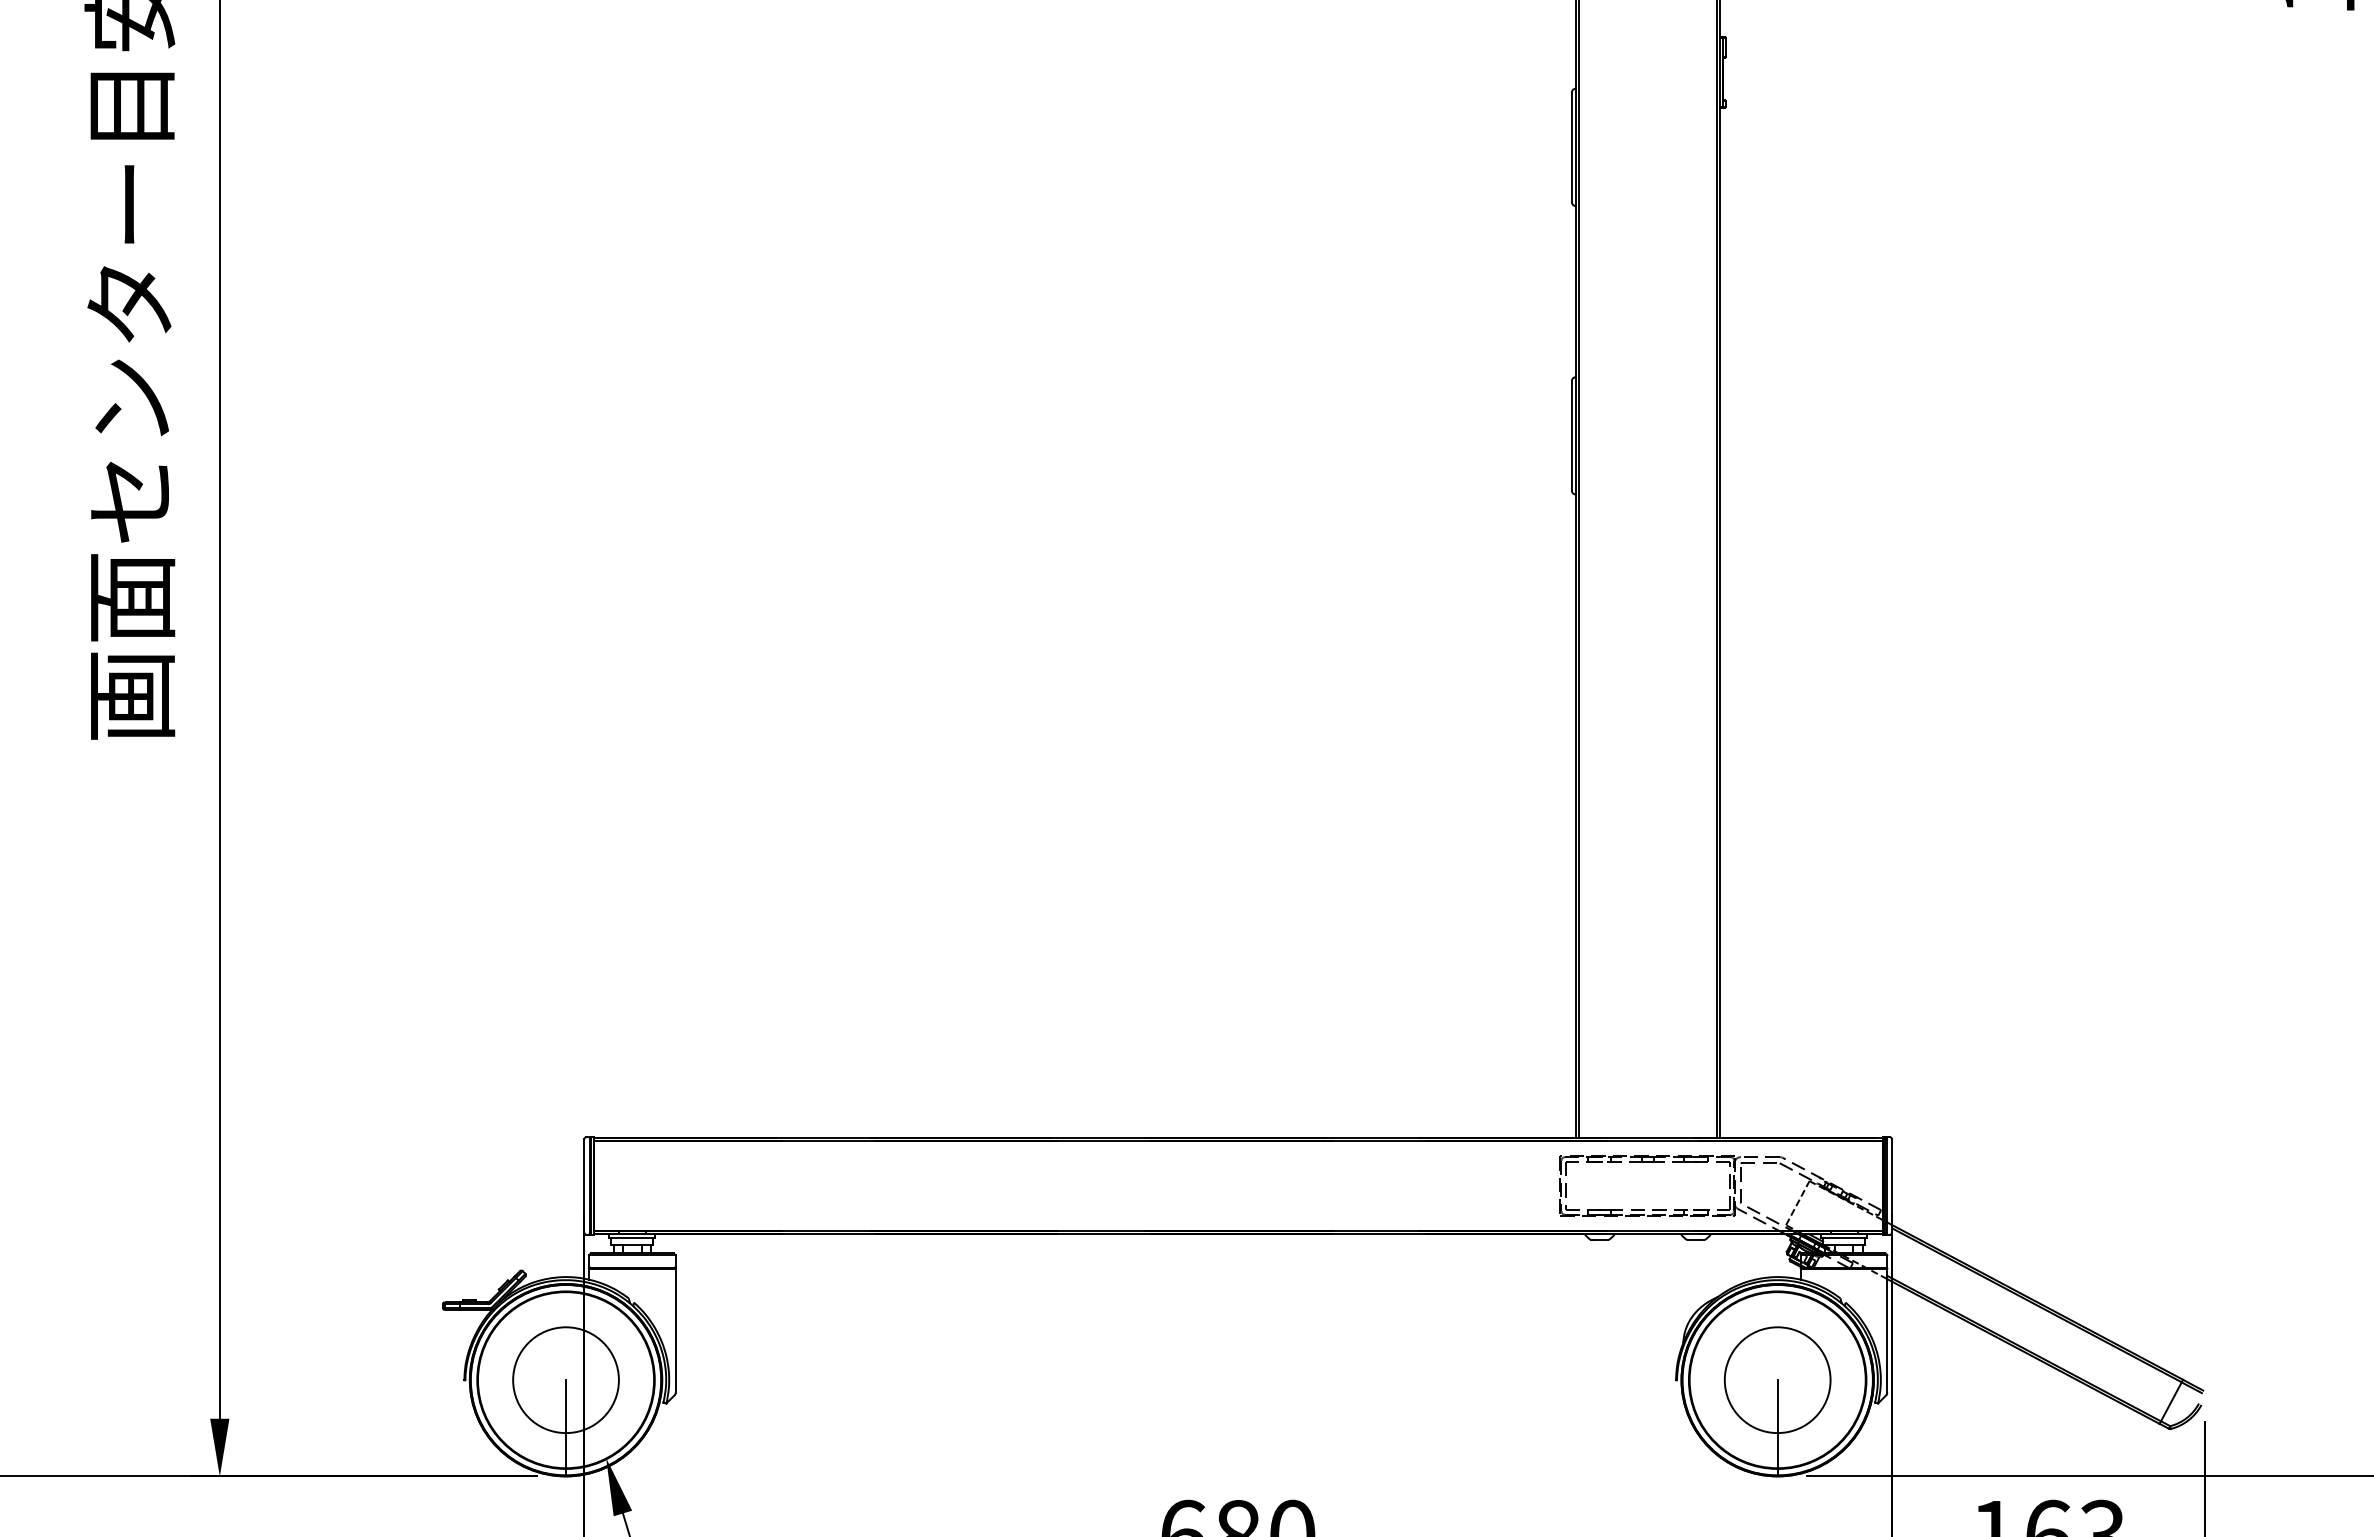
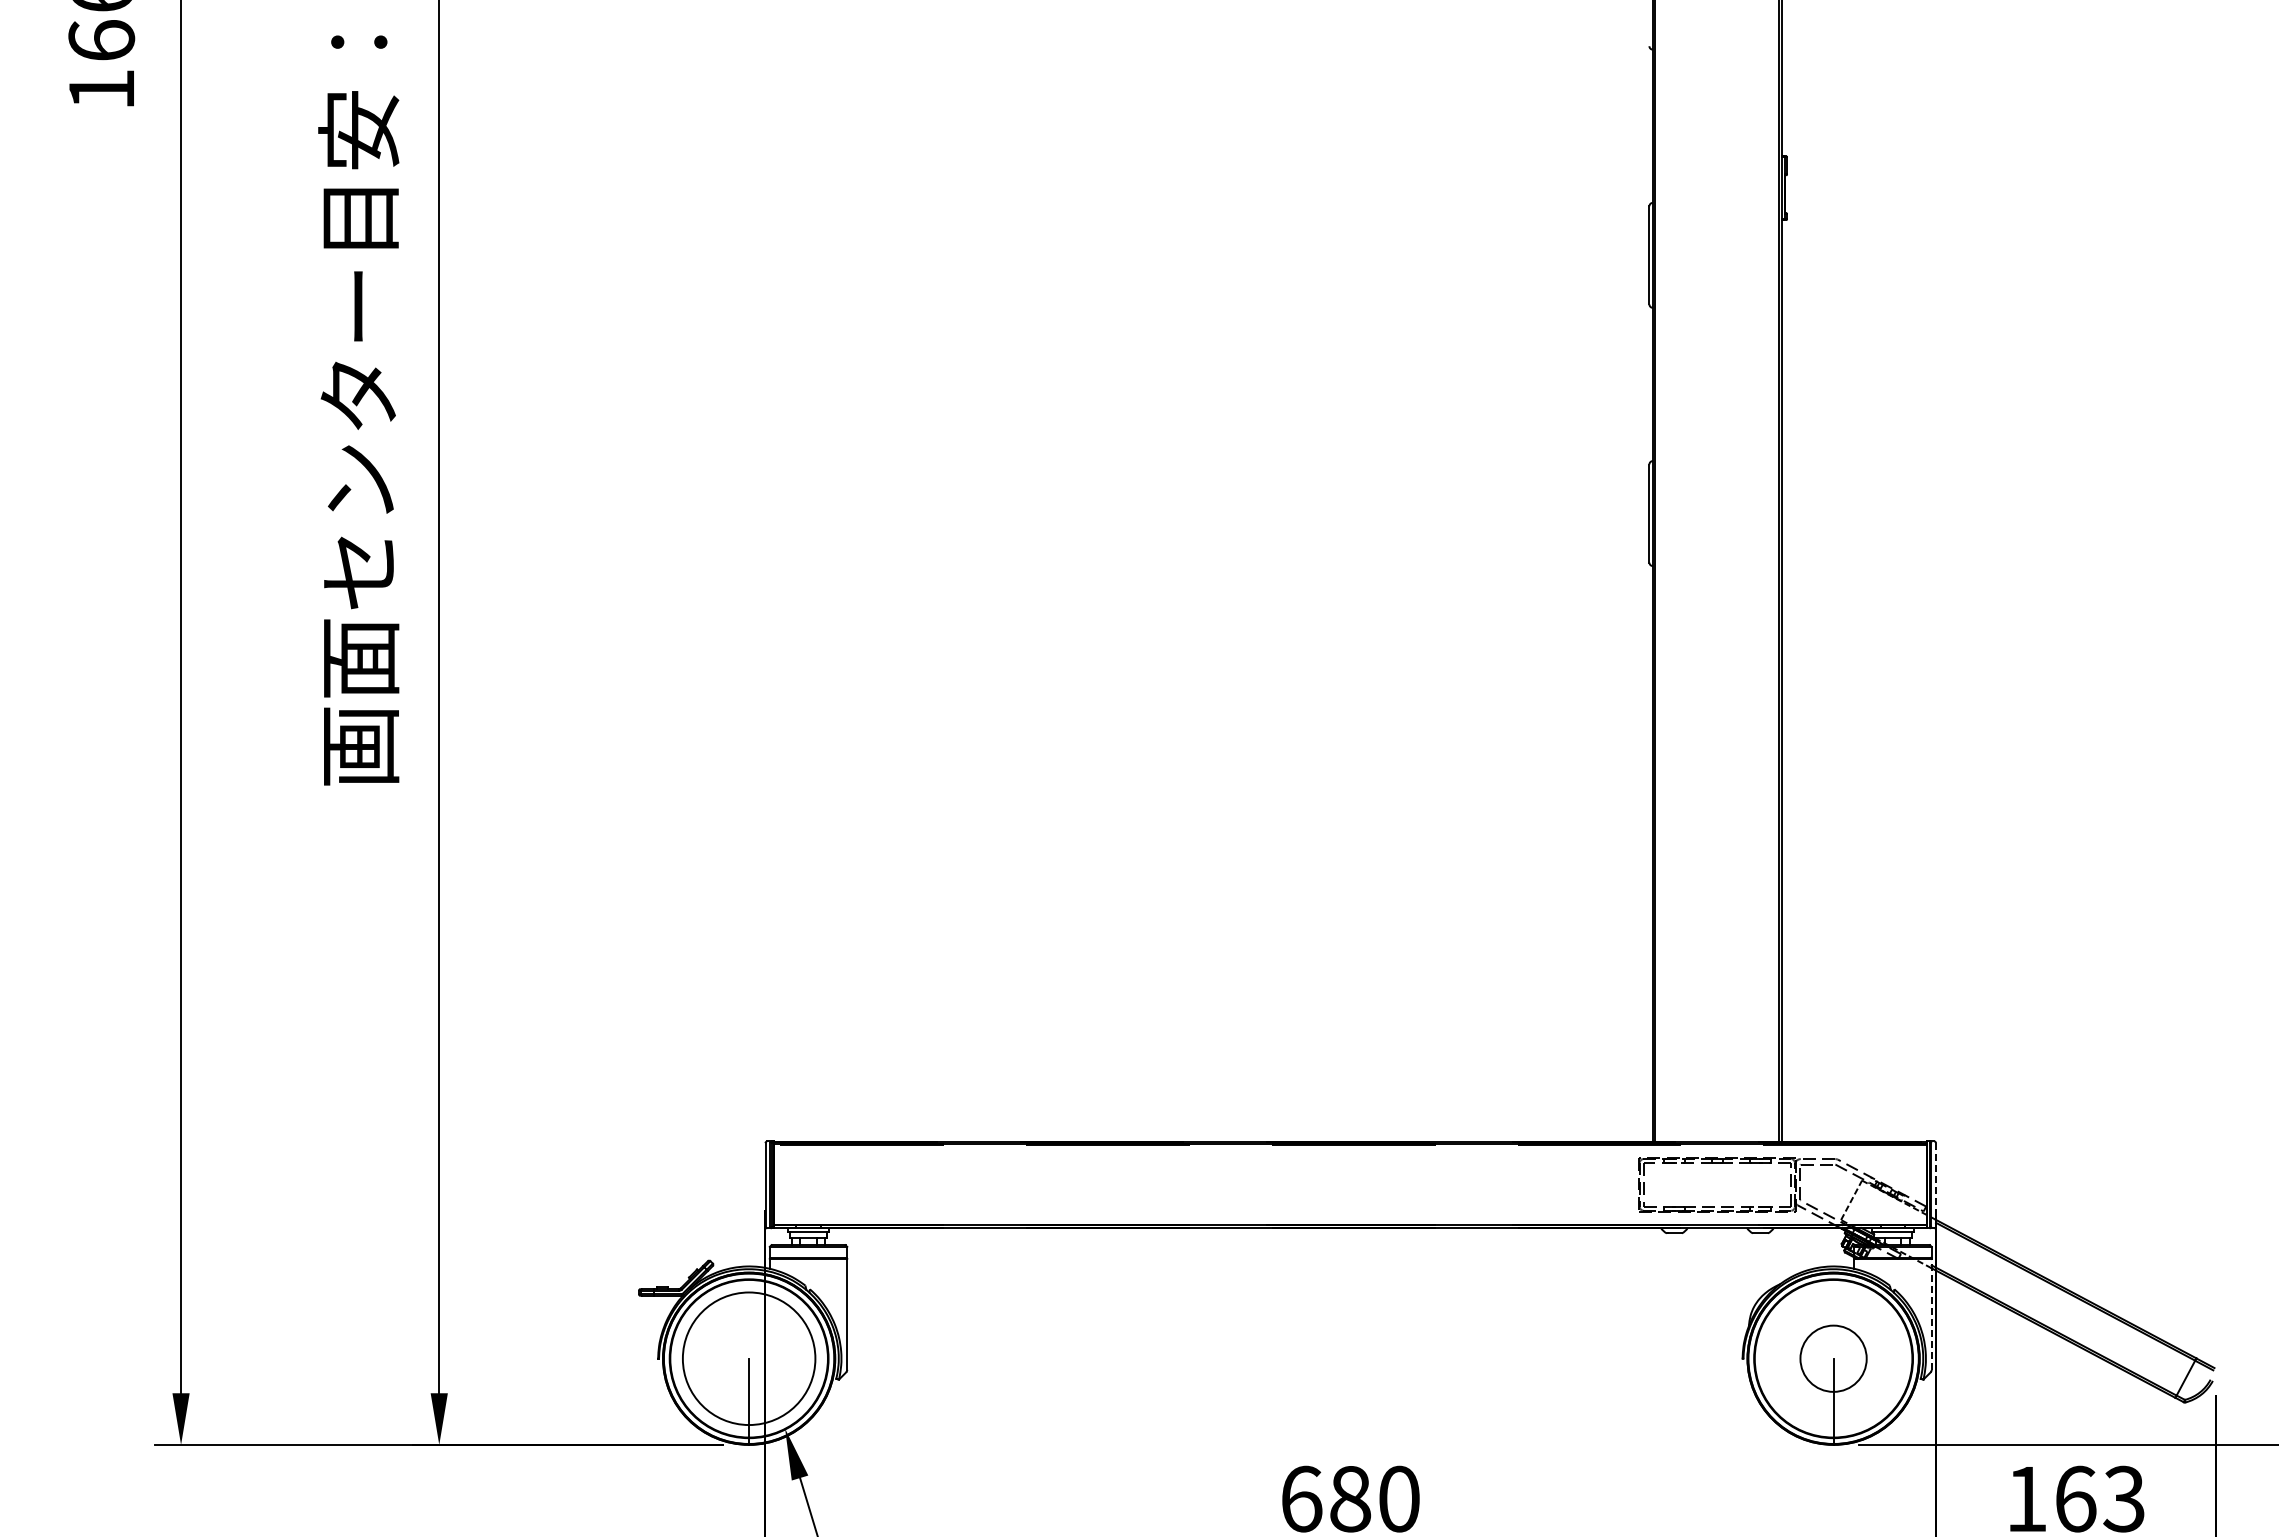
line: (1892, 1185) -> (1936, 1184), solid -> dashed
line: (1887, 1330) -> (1931, 1314), solid -> dashed
circle: (565, 1379) -> (748, 1358), size x1.4
circle: (1777, 1379) -> (1833, 1358), size x0.7

